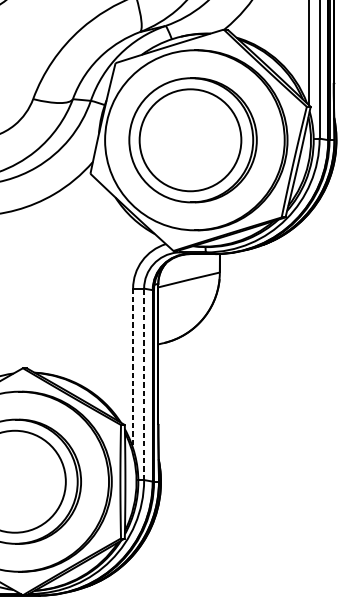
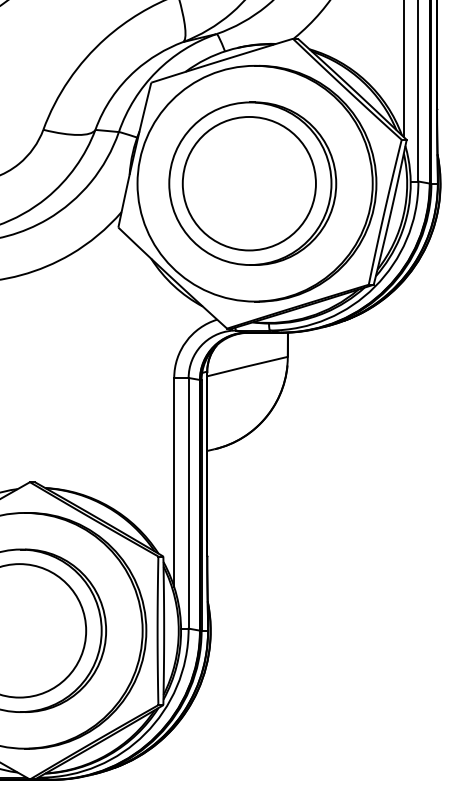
line: (133, 368) -> (174, 482), dashed -> solid
line: (144, 383) -> (188, 502), dashed -> solid

